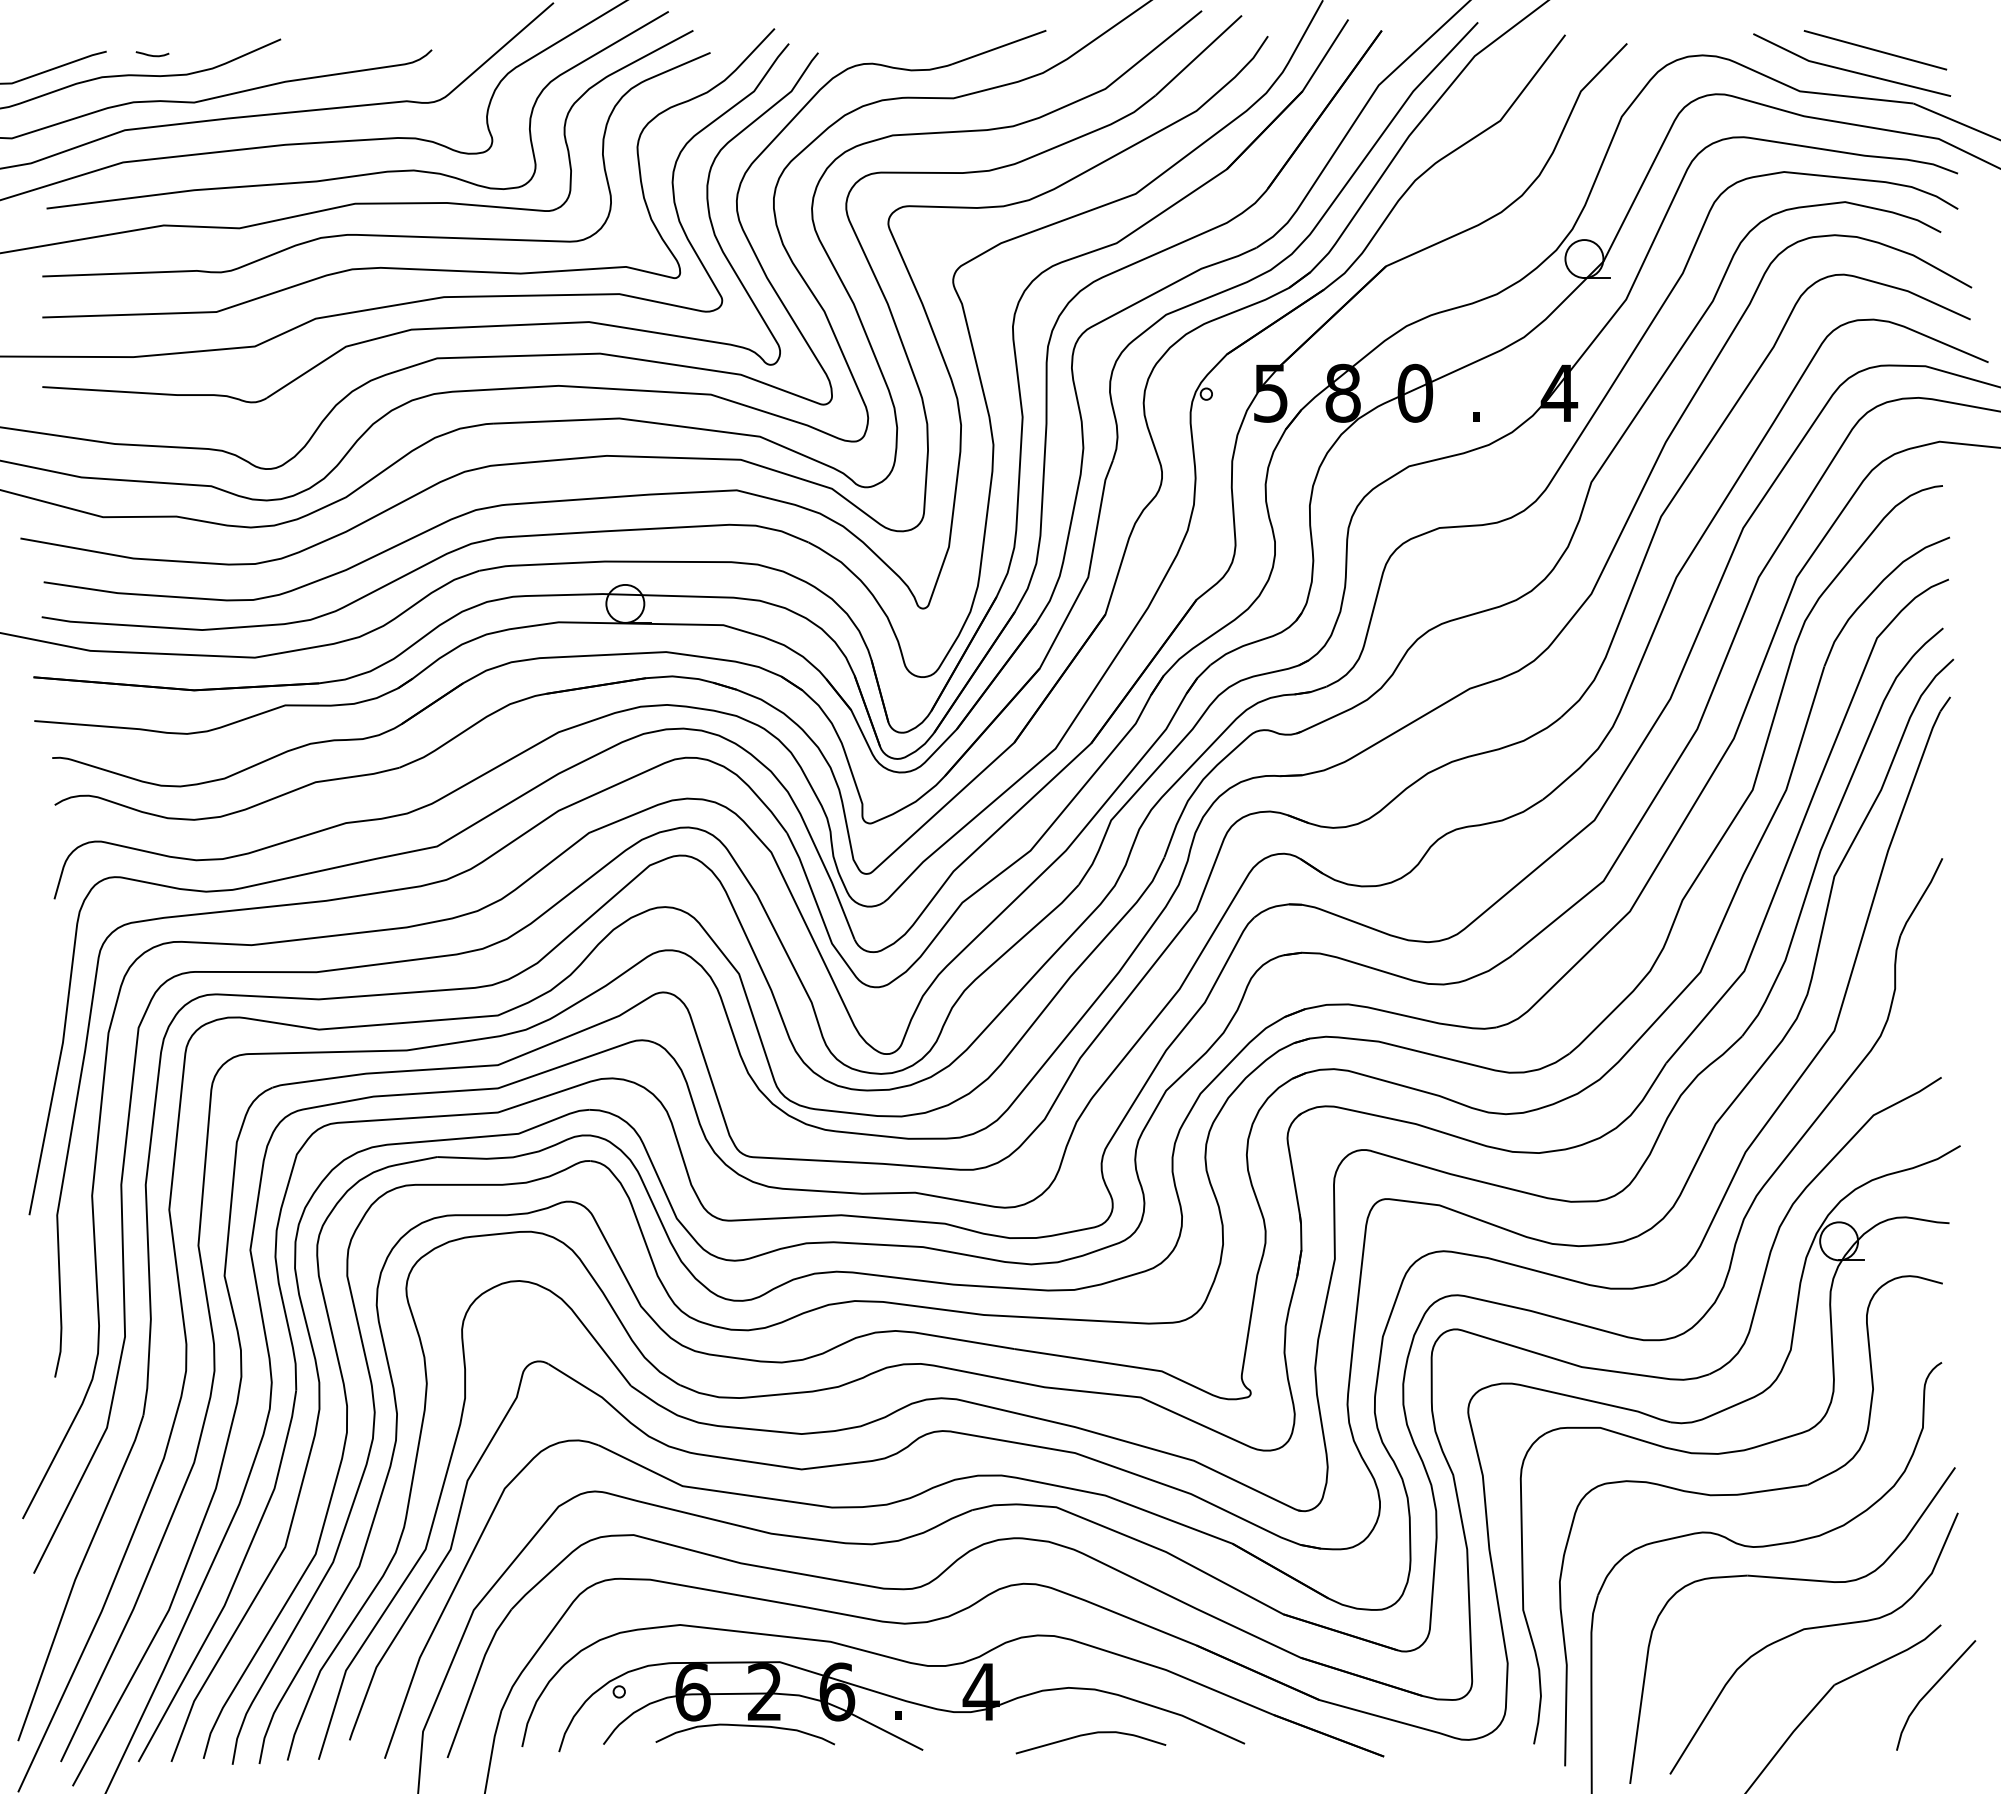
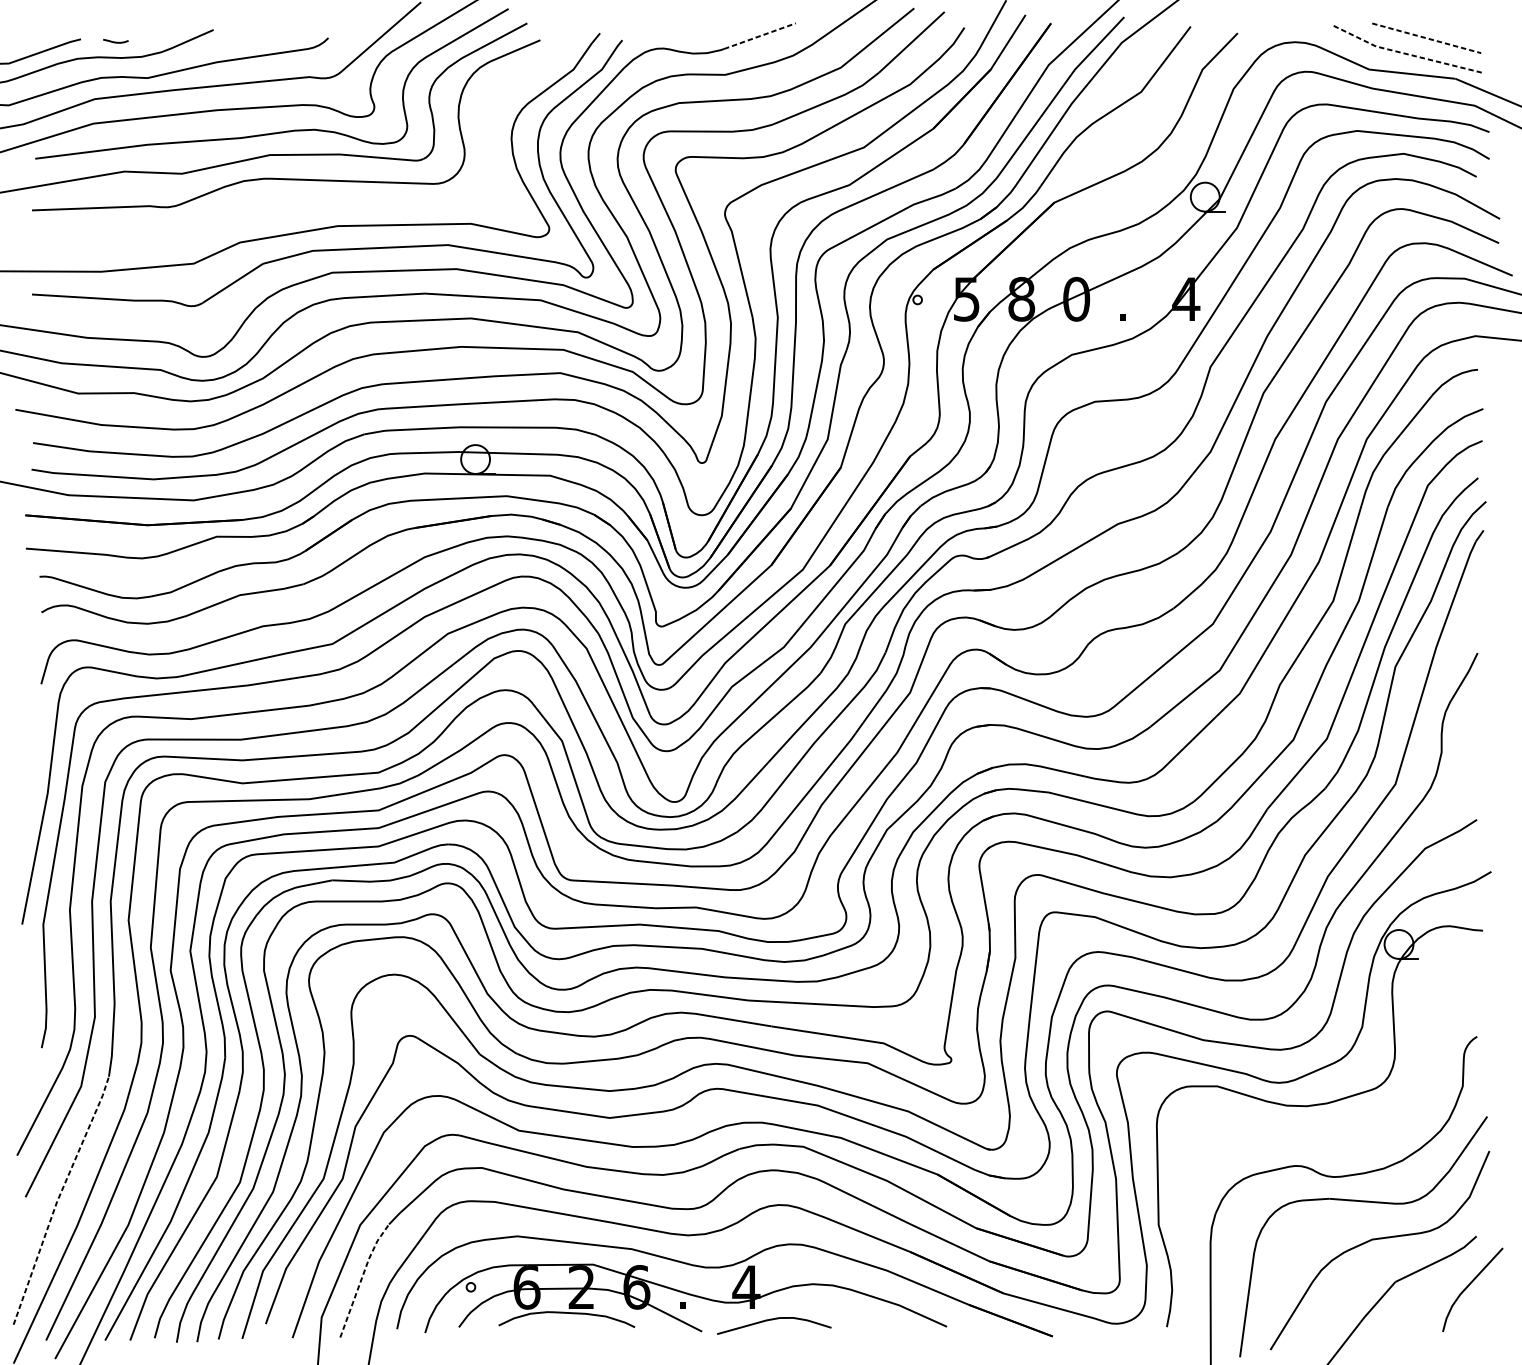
line: (999, 47) -> (760, 36), solid -> dashed
line: (1875, 50) -> (1426, 38), solid -> dashed
line: (1849, 71) -> (1406, 54), solid -> dashed
curve: (404, 267) -> (307, 203), removed
part: (1749, 1494) -> (1330, 1137), removed
line: (76, 1576) -> (58, 1199), solid -> dashed
line: (475, 1680) -> (361, 1278), solid -> dashed
curve: (1087, 1735) -> (771, 1320), moved

